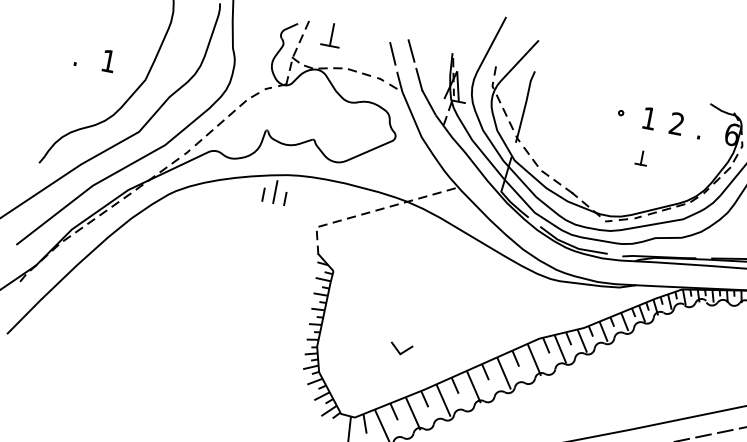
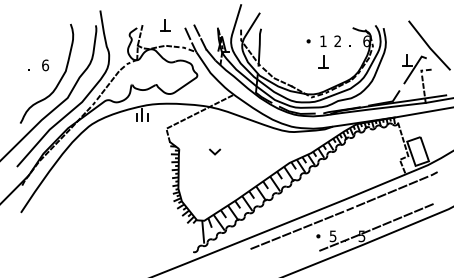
part: (332, 35) -> (165, 25), moved
text: (108, 61) -> (45, 65), 1 -> 6
part: (642, 157) -> (323, 61), size x1.67
line: (404, 349) -> (216, 151), moved

